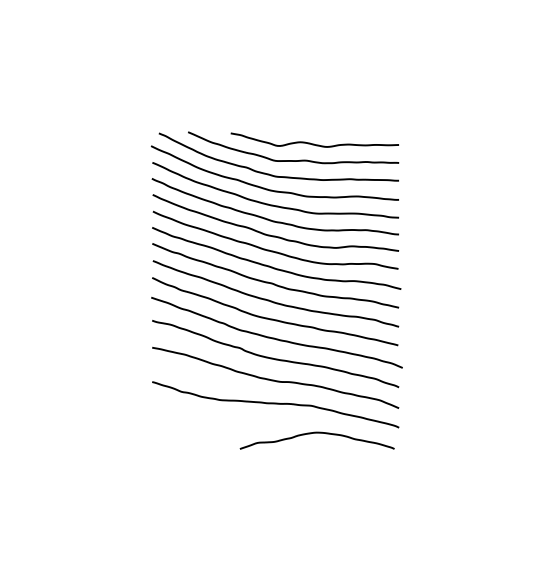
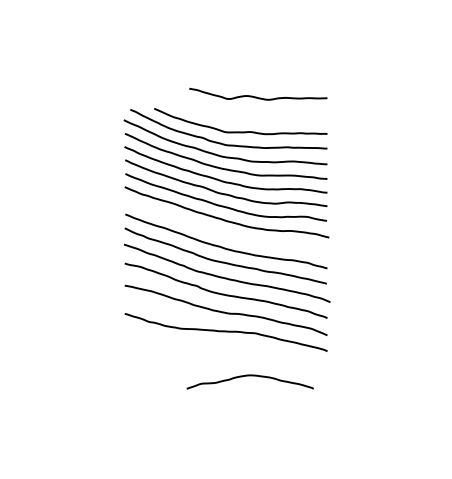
curve: (312, 142) -> (256, 96), moved
curve: (271, 281) -> (222, 231), removed
curve: (316, 434) -> (249, 376), moved

